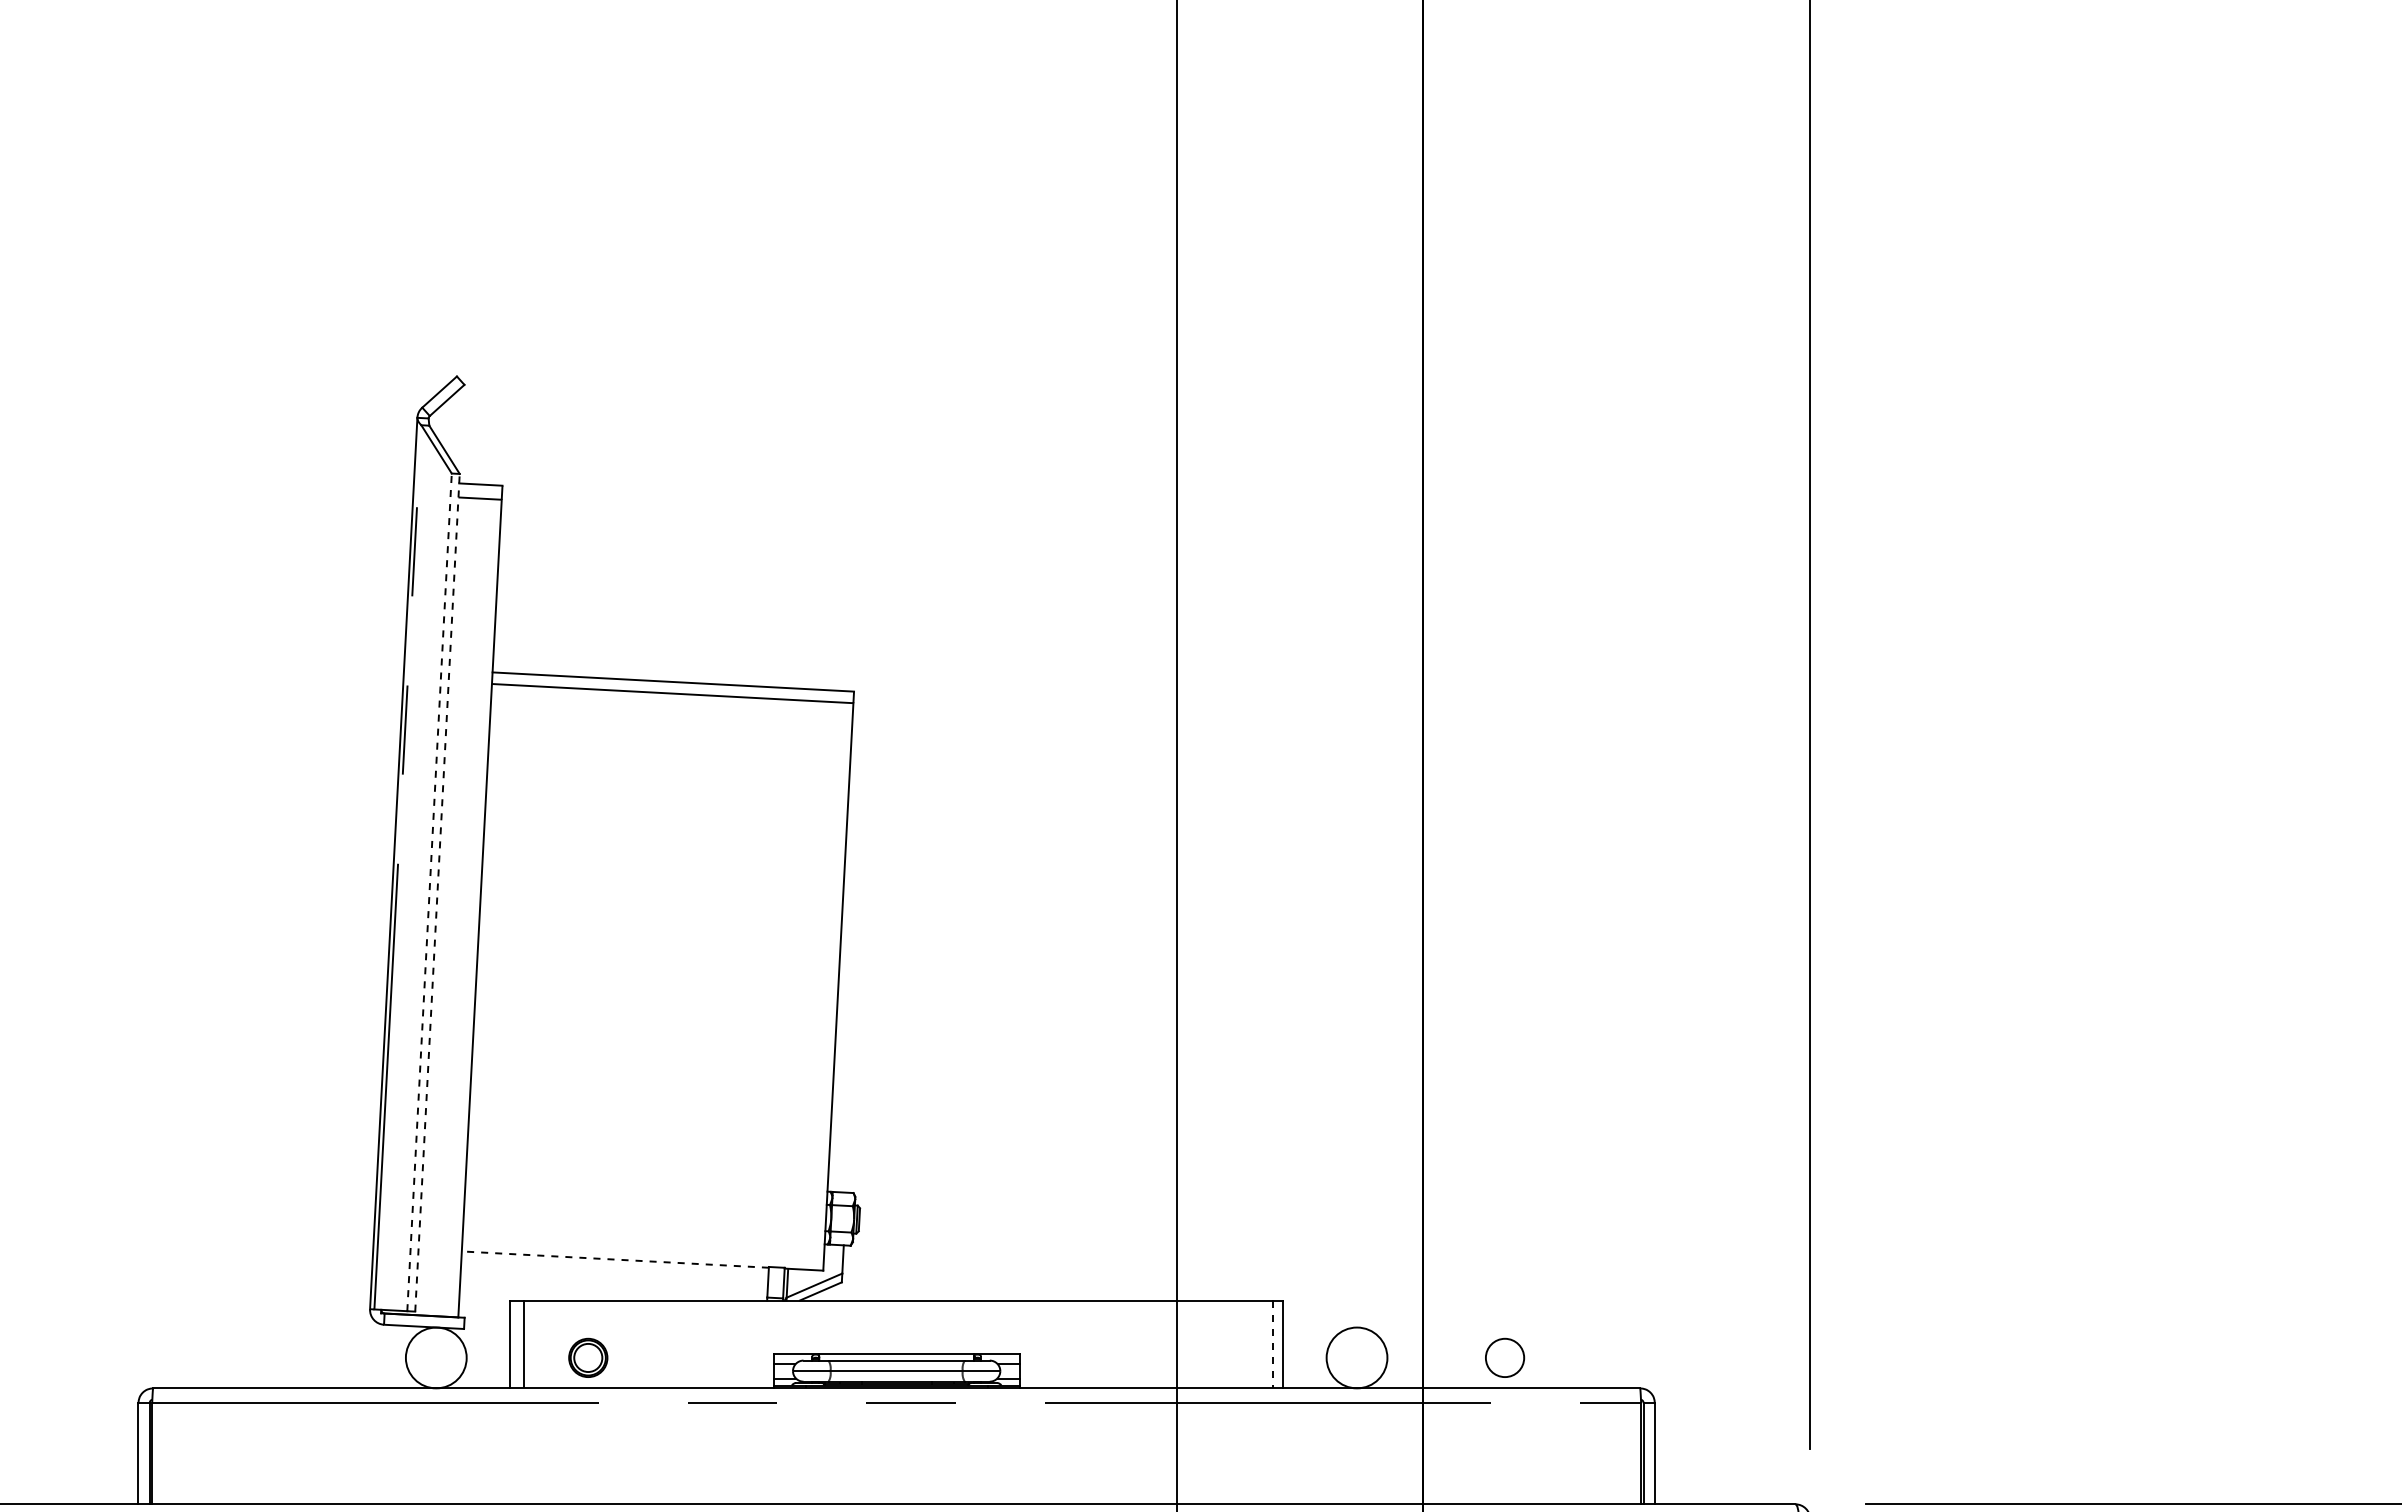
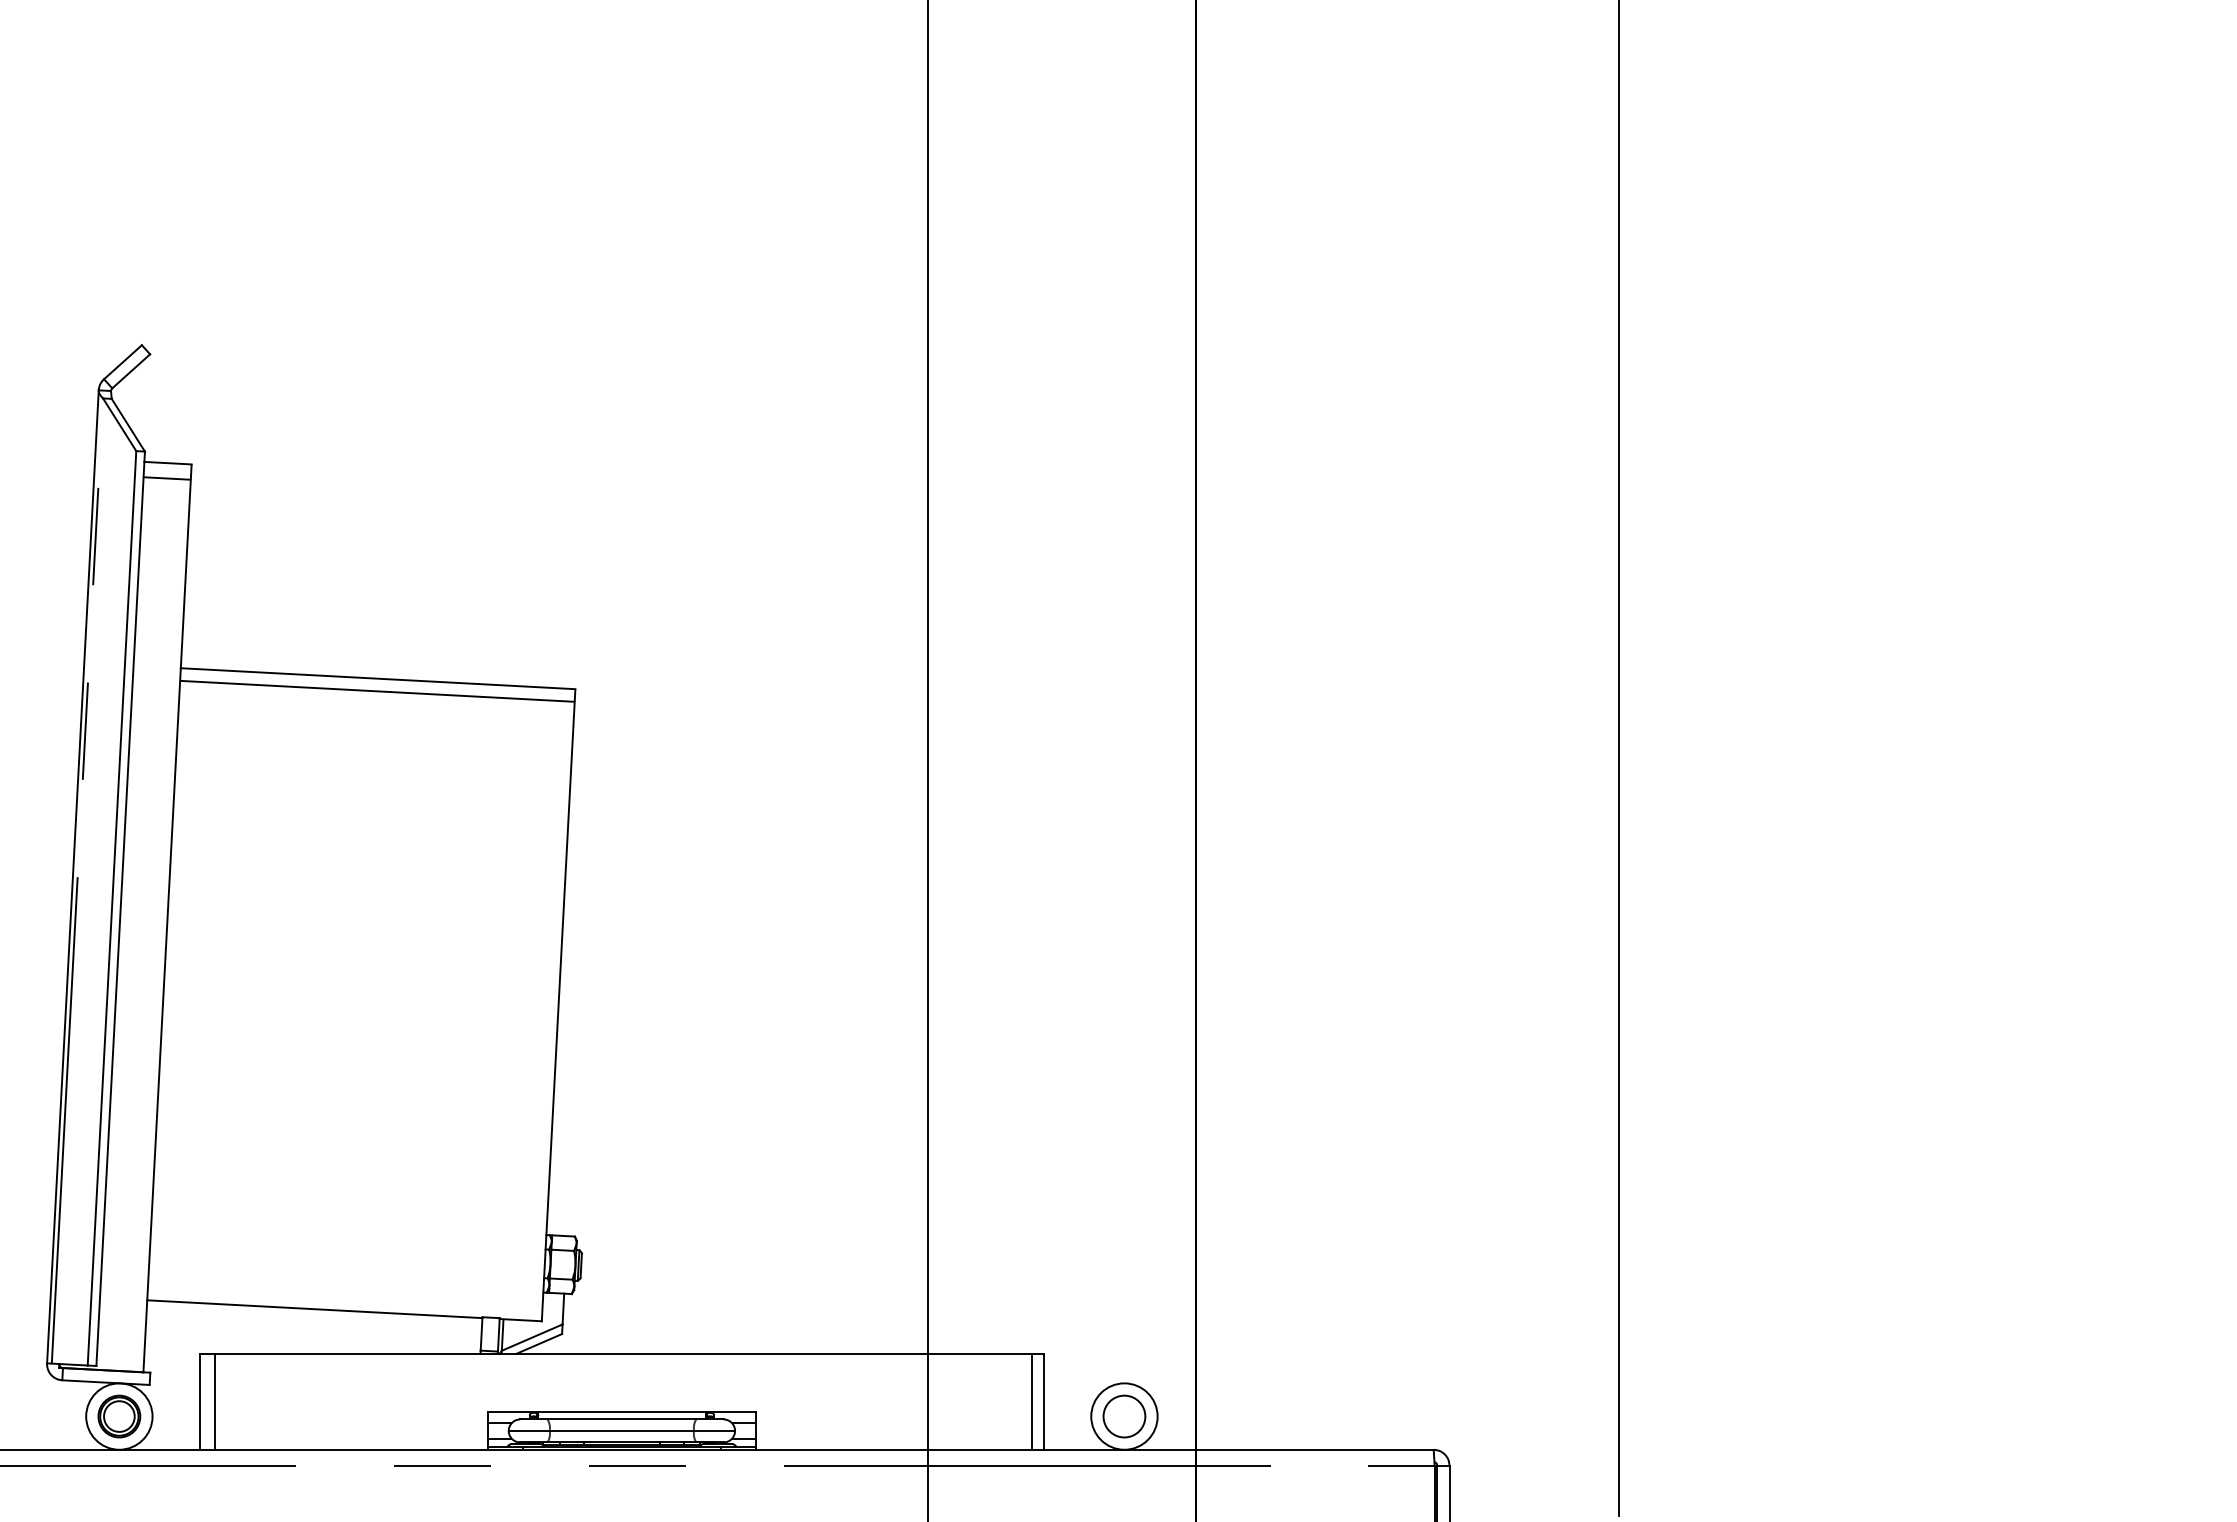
line: (429, 891) -> (111, 907), dashed -> solid
line: (437, 892) -> (120, 908), dashed -> solid
line: (615, 1259) -> (314, 1309), dashed -> solid
line: (1272, 1344) -> (1032, 1401), dashed -> solid
part: (588, 1357) -> (119, 1416), moved
circle: (1505, 1357) -> (1124, 1416), moved

